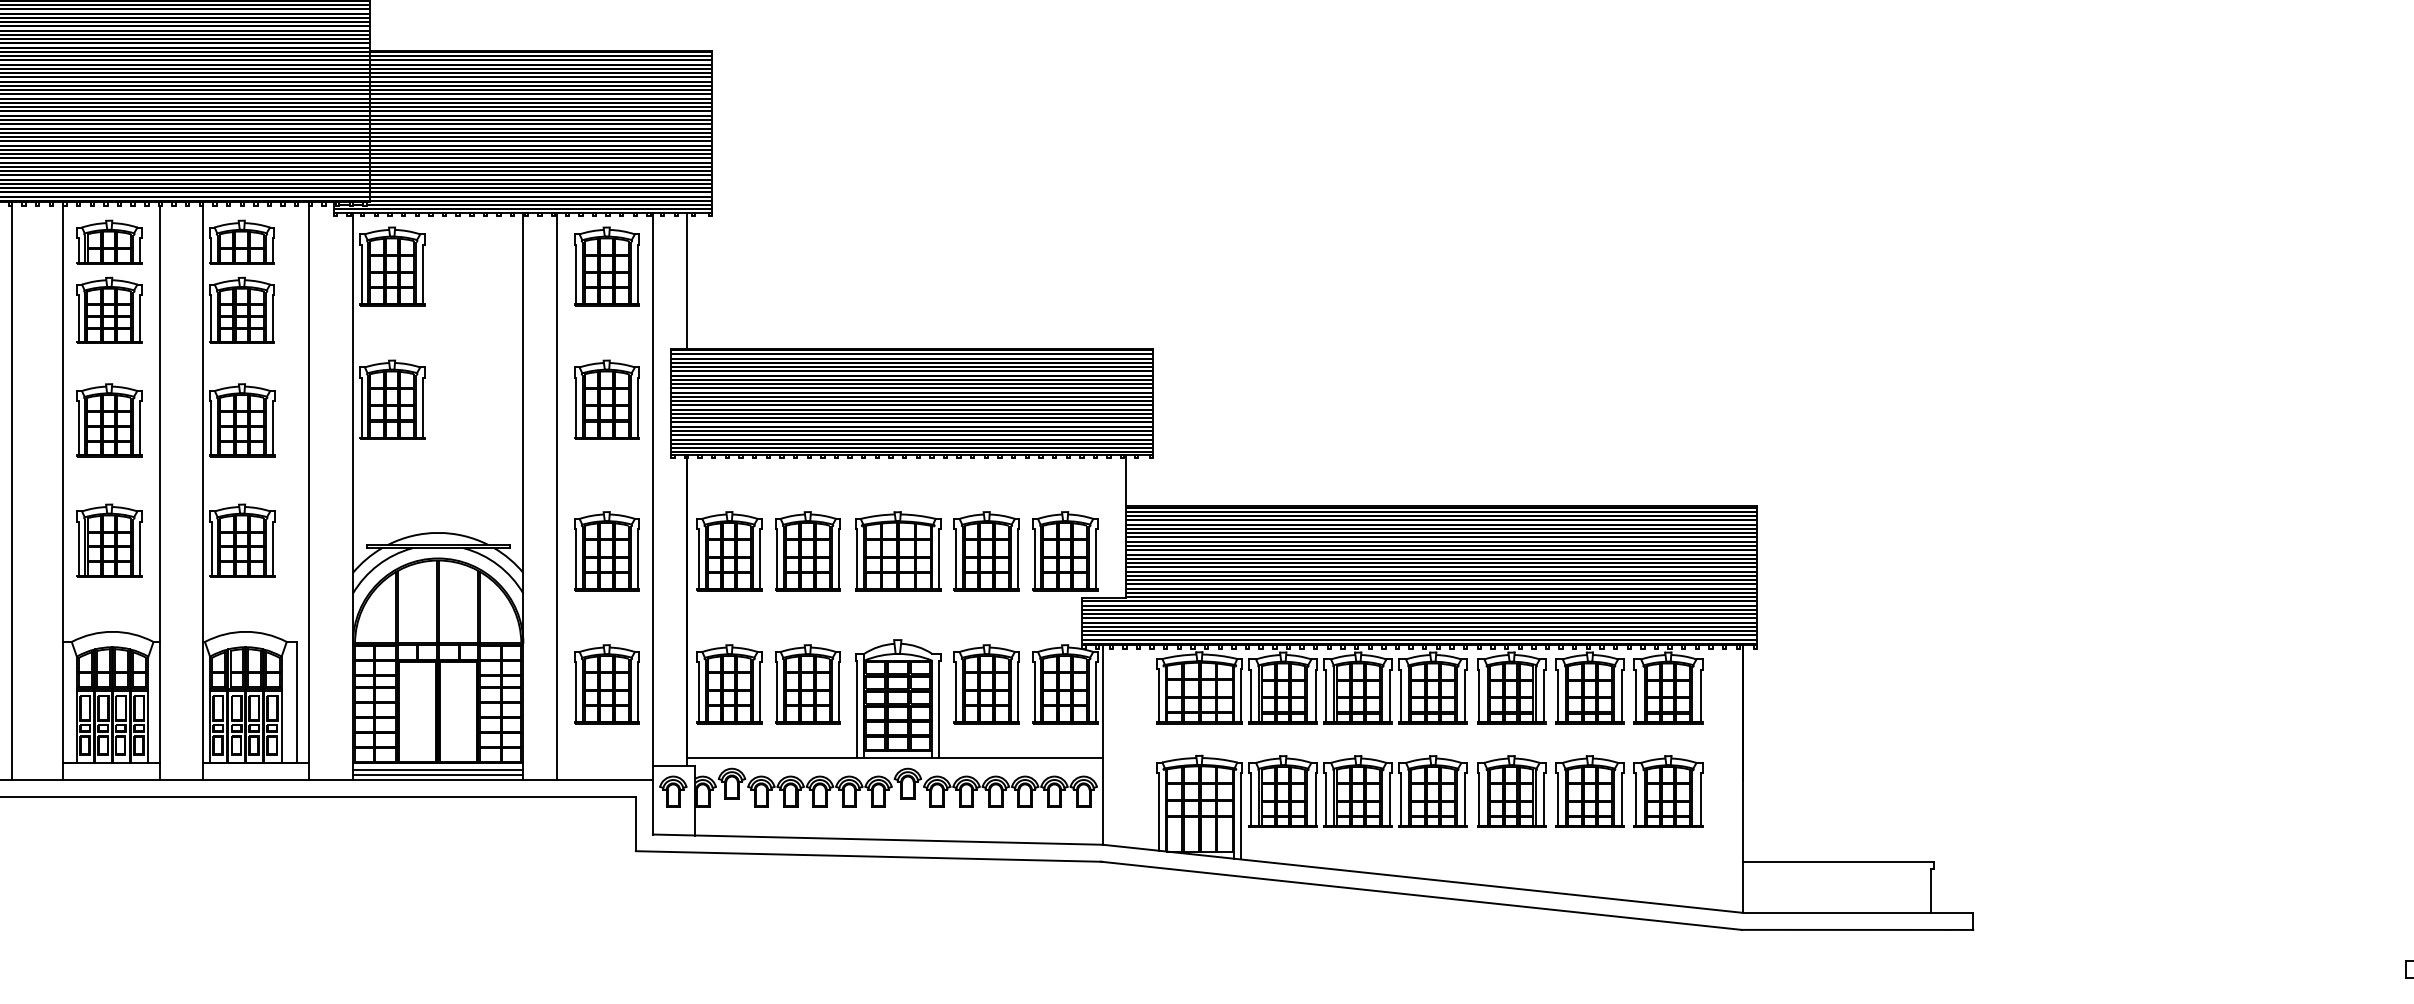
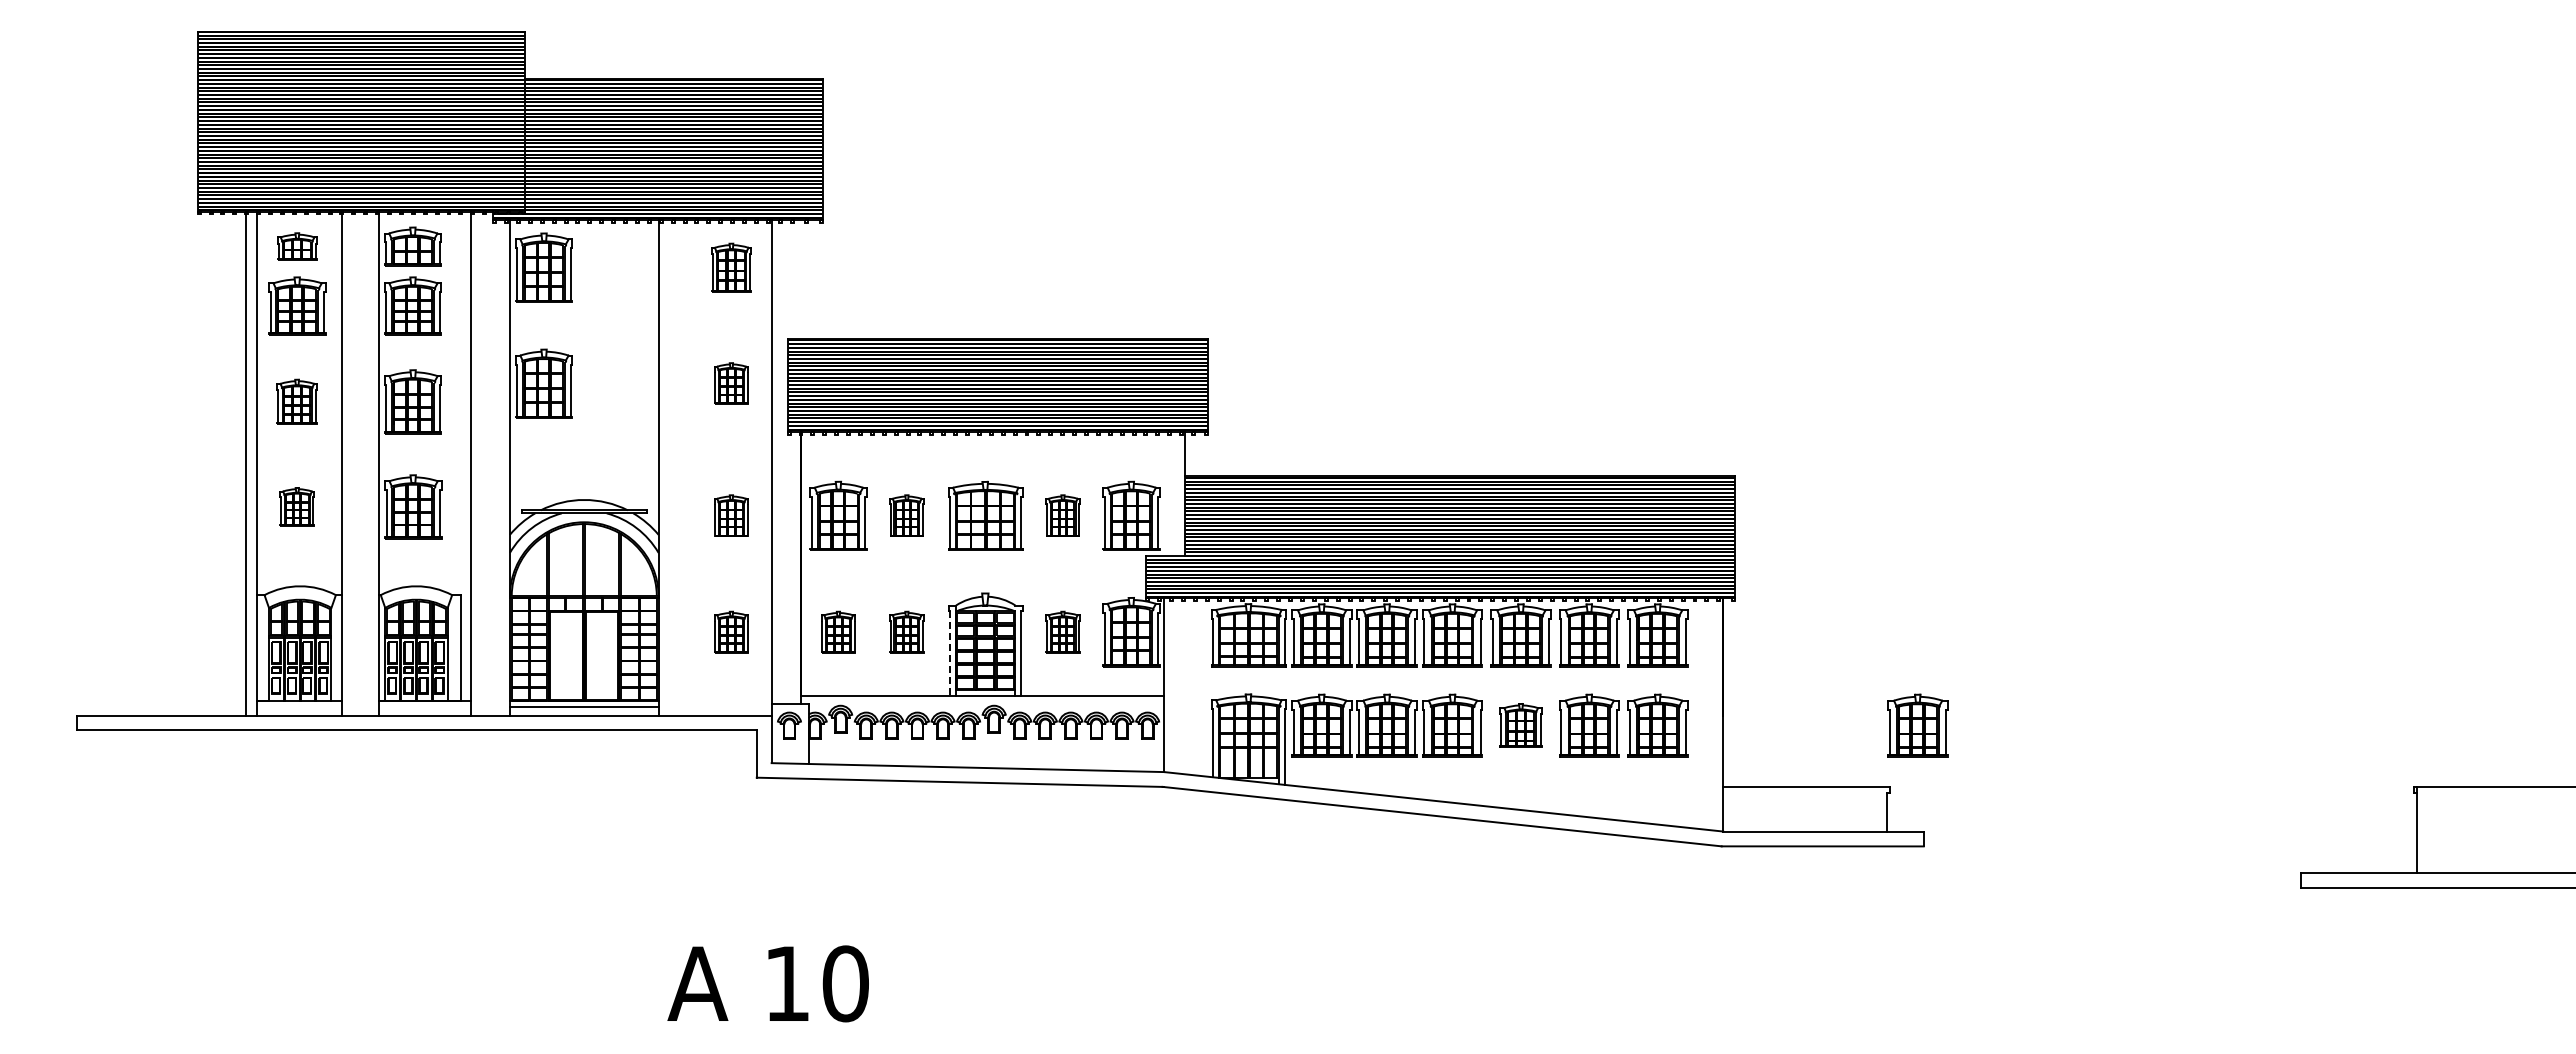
part: (109, 242) -> (297, 246), size x0.7
part: (606, 266) -> (731, 267), size x0.7
line: (687, 280) -> (801, 279), removed
part: (606, 399) -> (731, 383), size x0.6
part: (108, 420) -> (296, 401), size x0.7
line: (12, 491) -> (245, 463), moved
line: (557, 495) -> (688, 467), removed
part: (109, 540) -> (297, 506), size x0.6
part: (606, 550) -> (731, 515), size x0.6
part: (807, 550) -> (906, 515), size x0.6
part: (986, 550) -> (1062, 515), size x0.6
part: (606, 684) -> (731, 632), size x0.6
part: (729, 684) -> (838, 632), size x0.6
part: (807, 684) -> (906, 632), size x0.6
part: (986, 684) -> (1062, 632), size x0.6
line: (857, 710) -> (950, 654), solid -> dashed
line: (437, 775) -> (583, 711), removed
part: (1511, 791) -> (1520, 725), size x0.7
part: (1966, 791) -> (1917, 725), added

